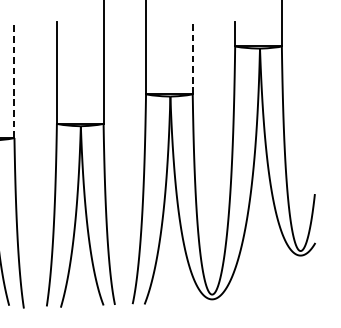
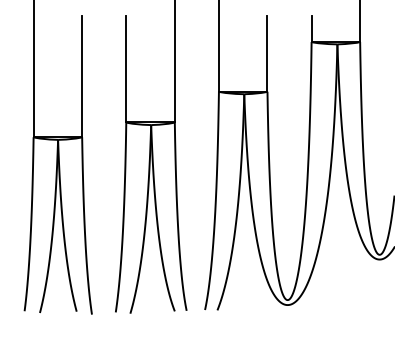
line: (192, 58) -> (267, 54), dashed -> solid
line: (14, 79) -> (82, 76), dashed -> solid

